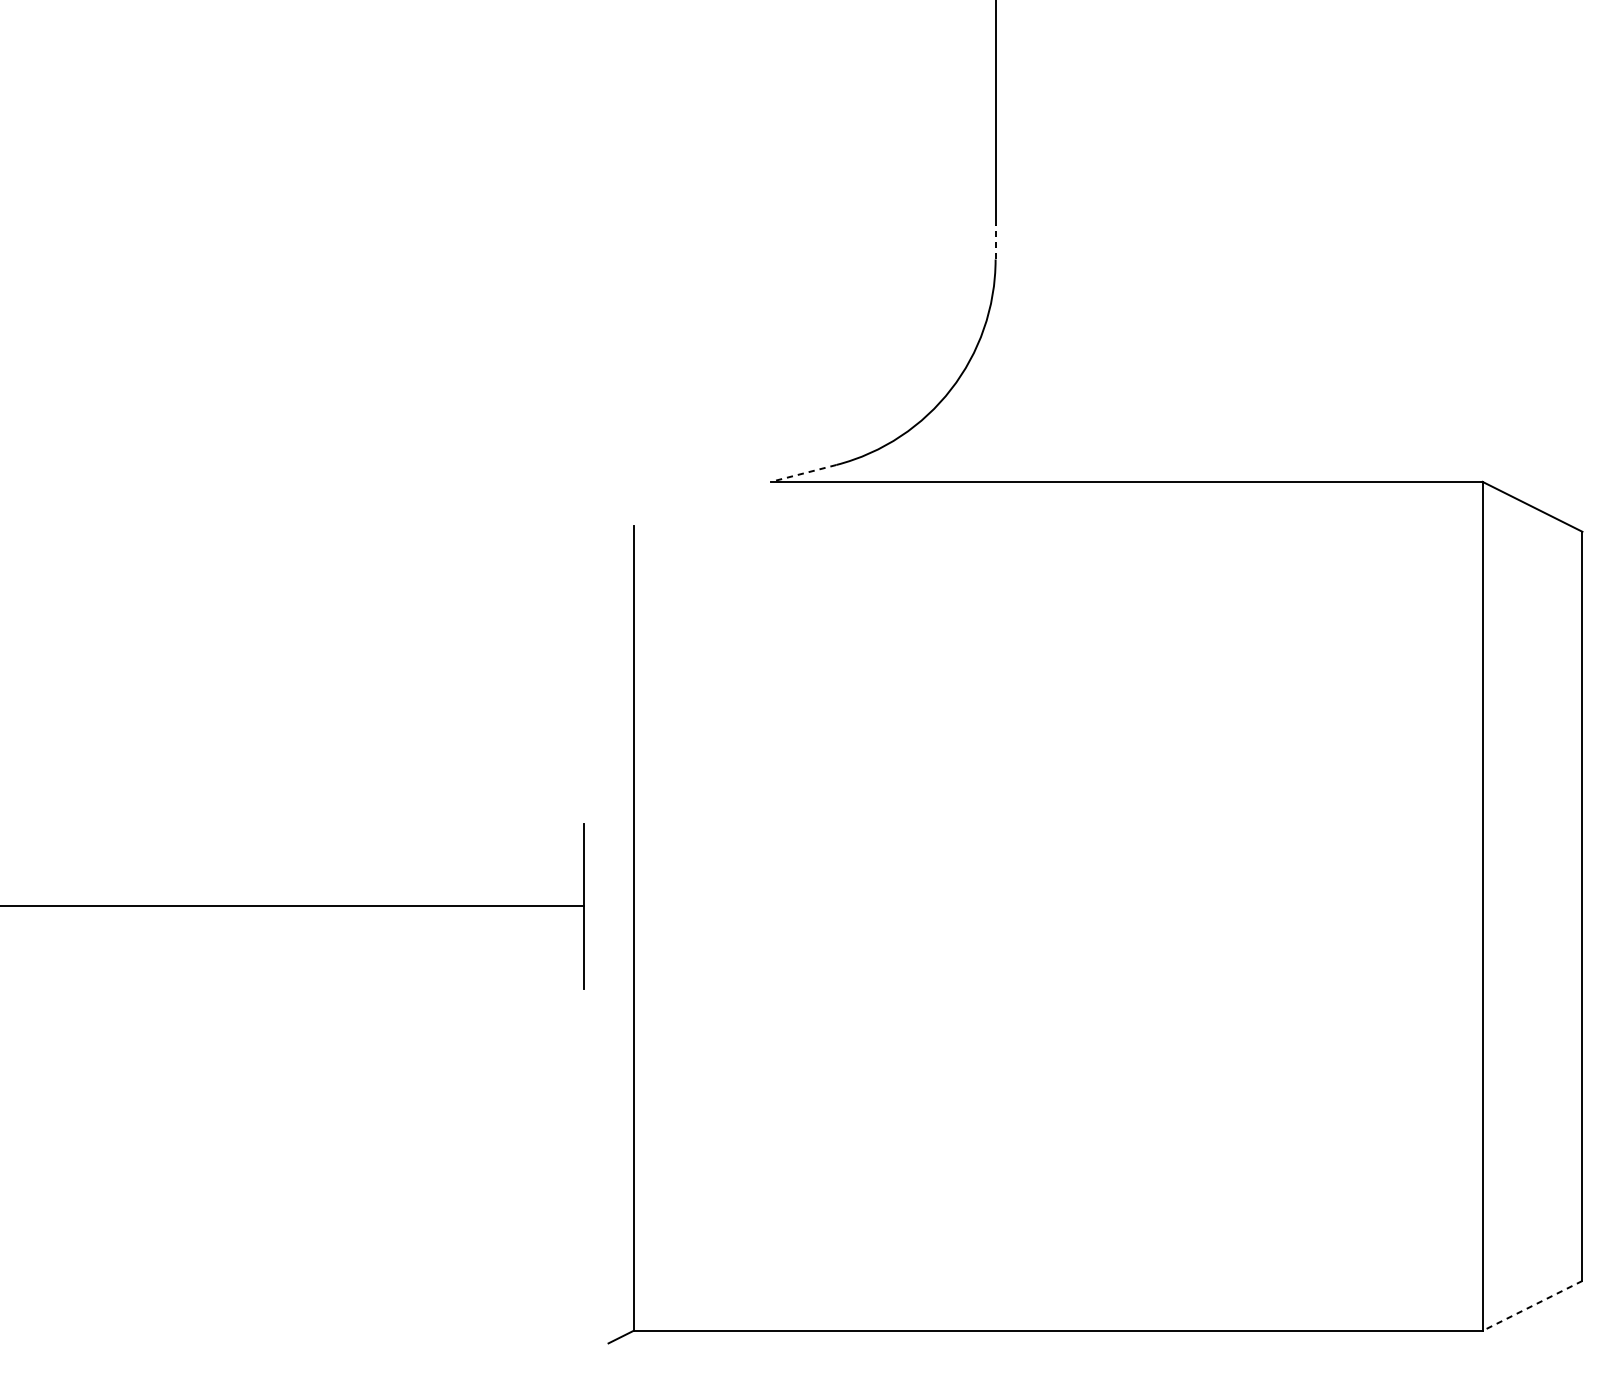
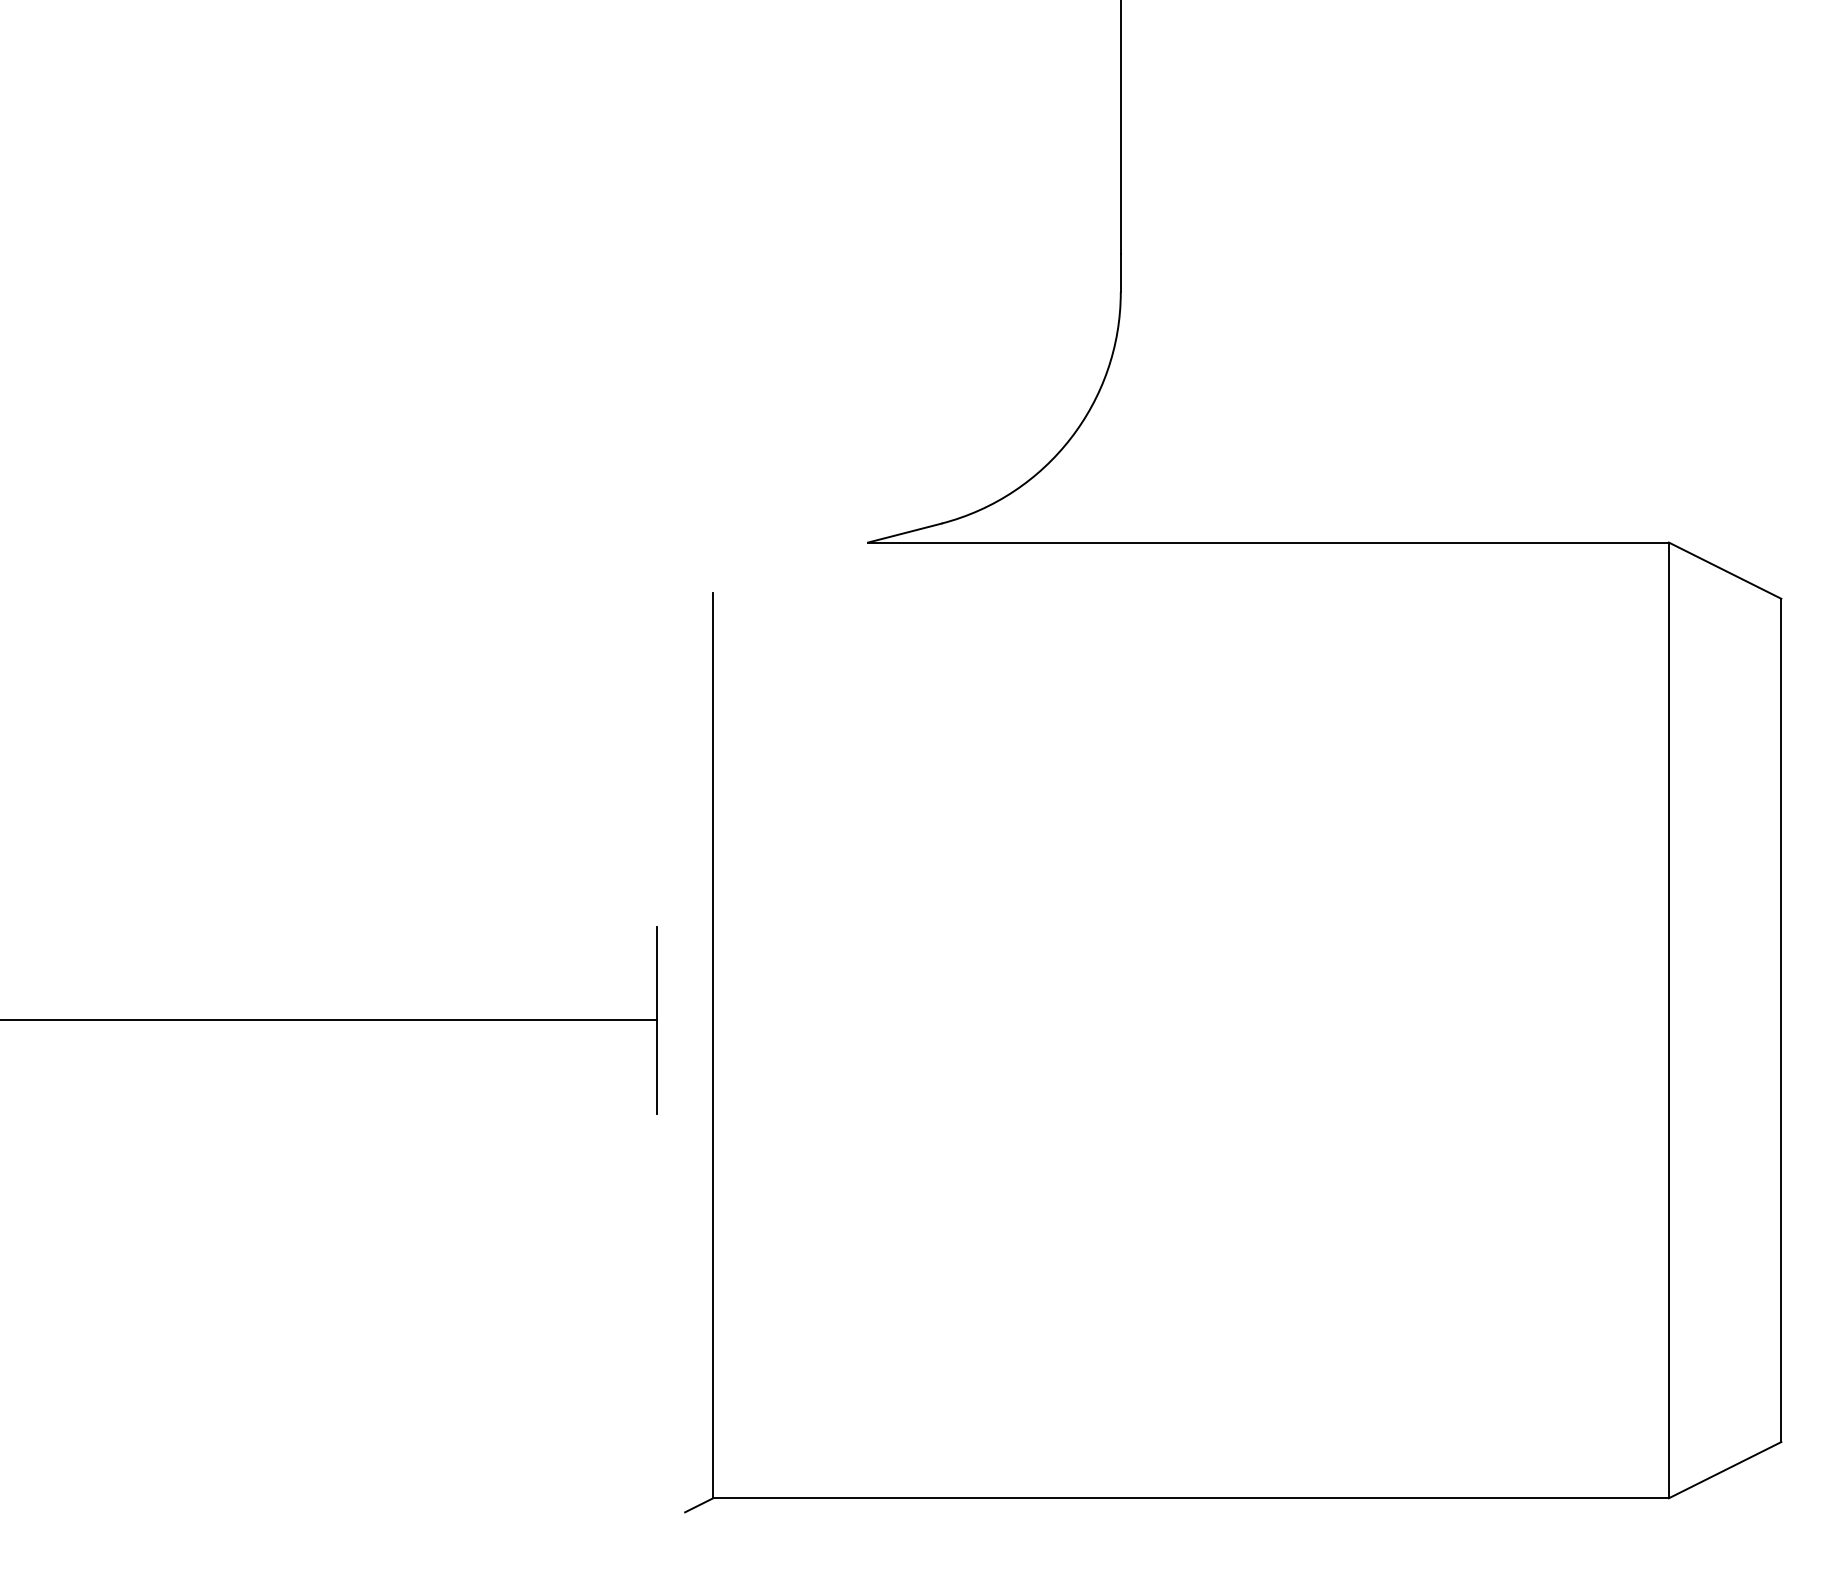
line: (995, 241) -> (1120, 272), dashed -> solid
line: (803, 473) -> (904, 533), dashed -> solid
line: (1532, 1306) -> (1725, 1470), dashed -> solid

